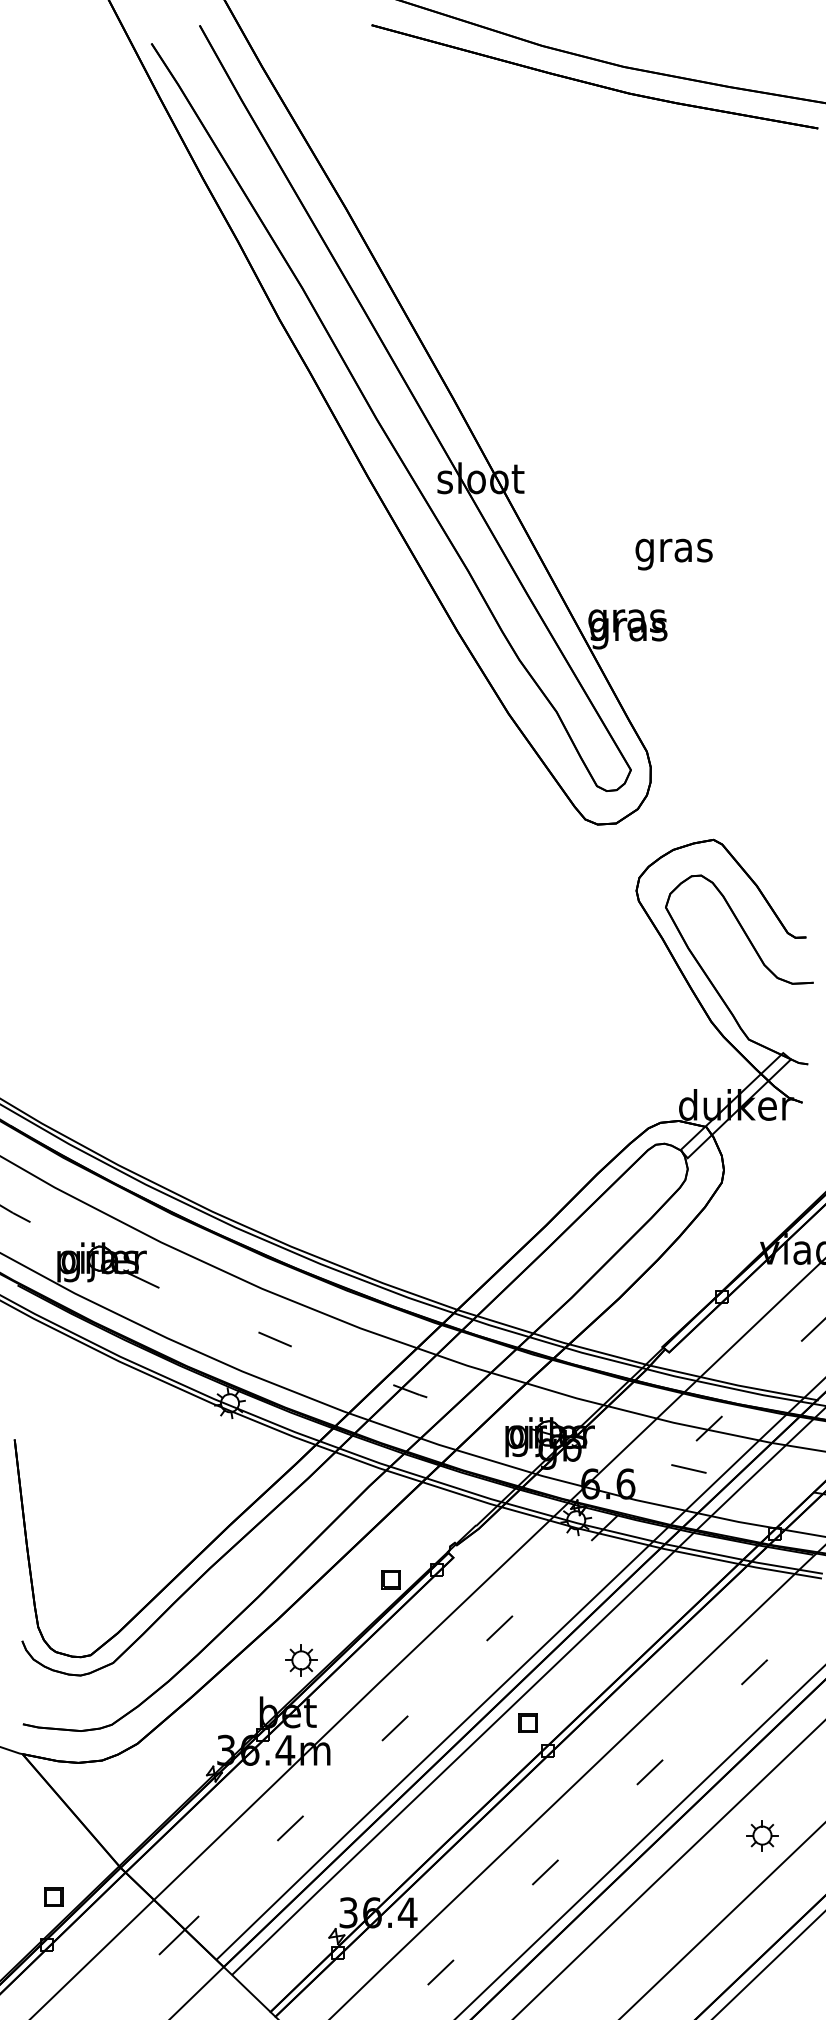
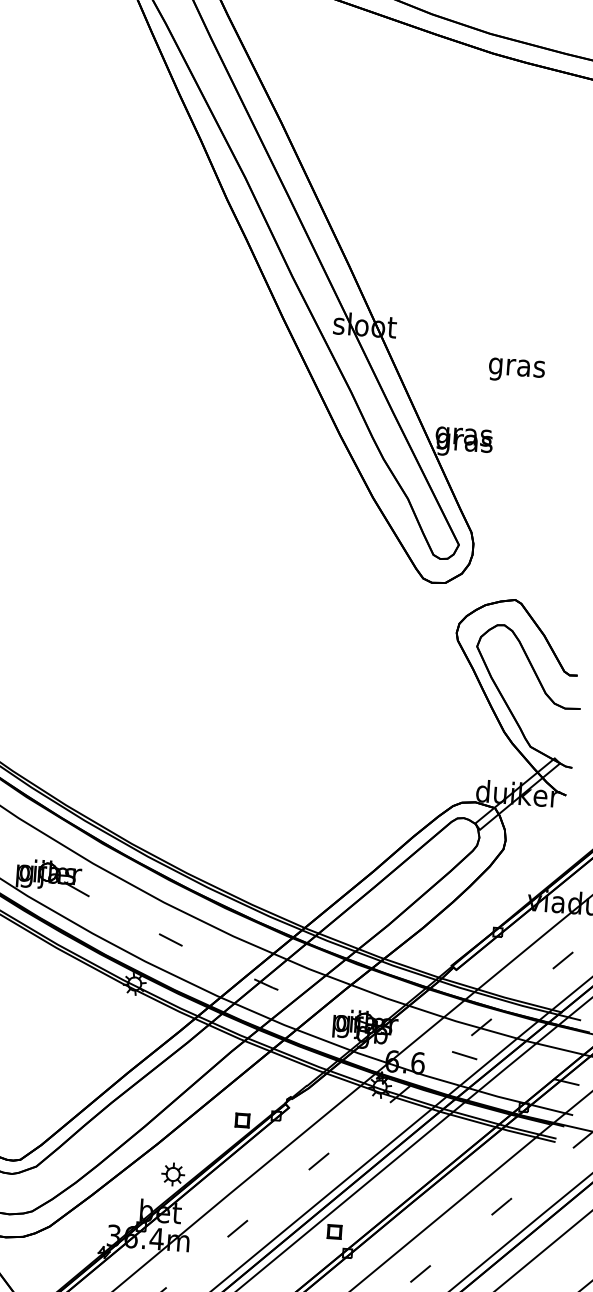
text: (673, 554) -> (516, 370), moved

